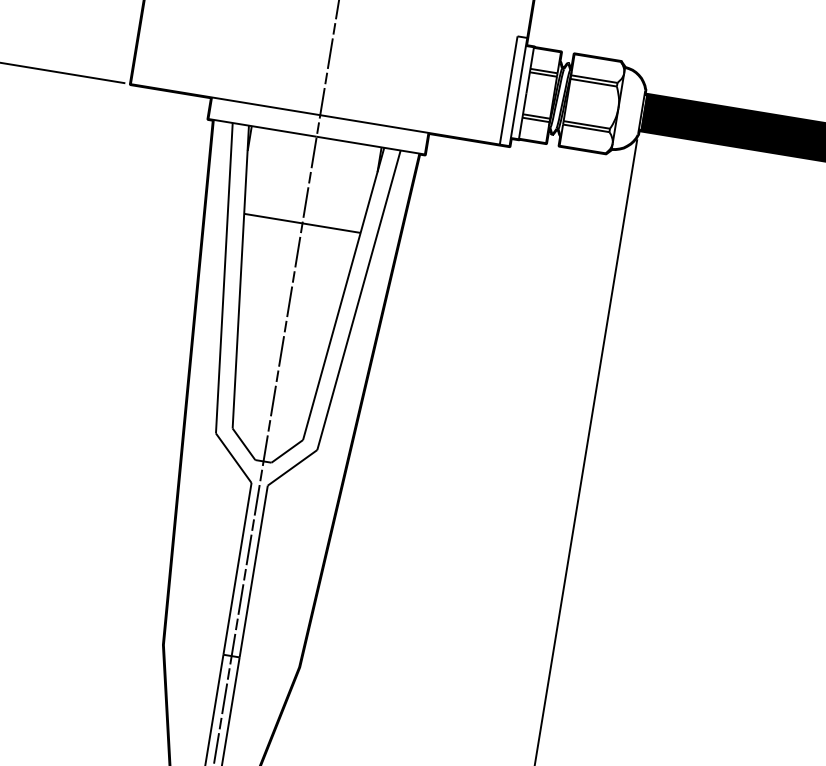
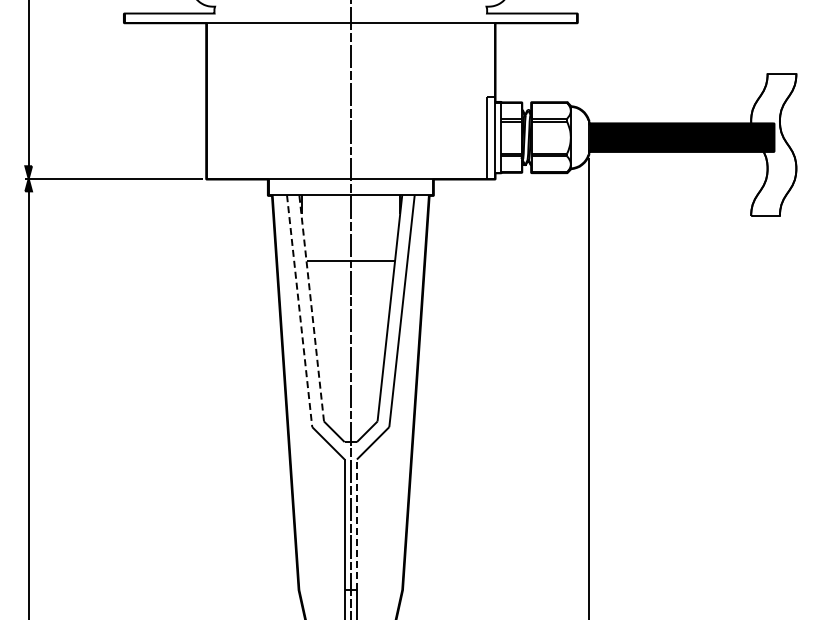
line: (240, 277) -> (311, 308), solid -> dashed
line: (224, 278) -> (299, 311), solid -> dashed
line: (253, 571) -> (356, 524), solid -> dashed

